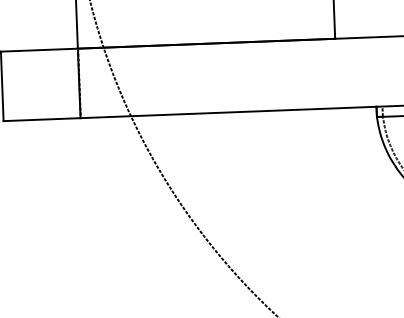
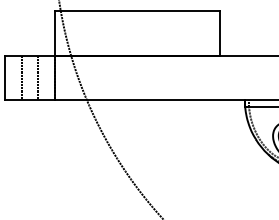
line: (54, 83) -> (38, 77), added
line: (27, 84) -> (21, 77), added

